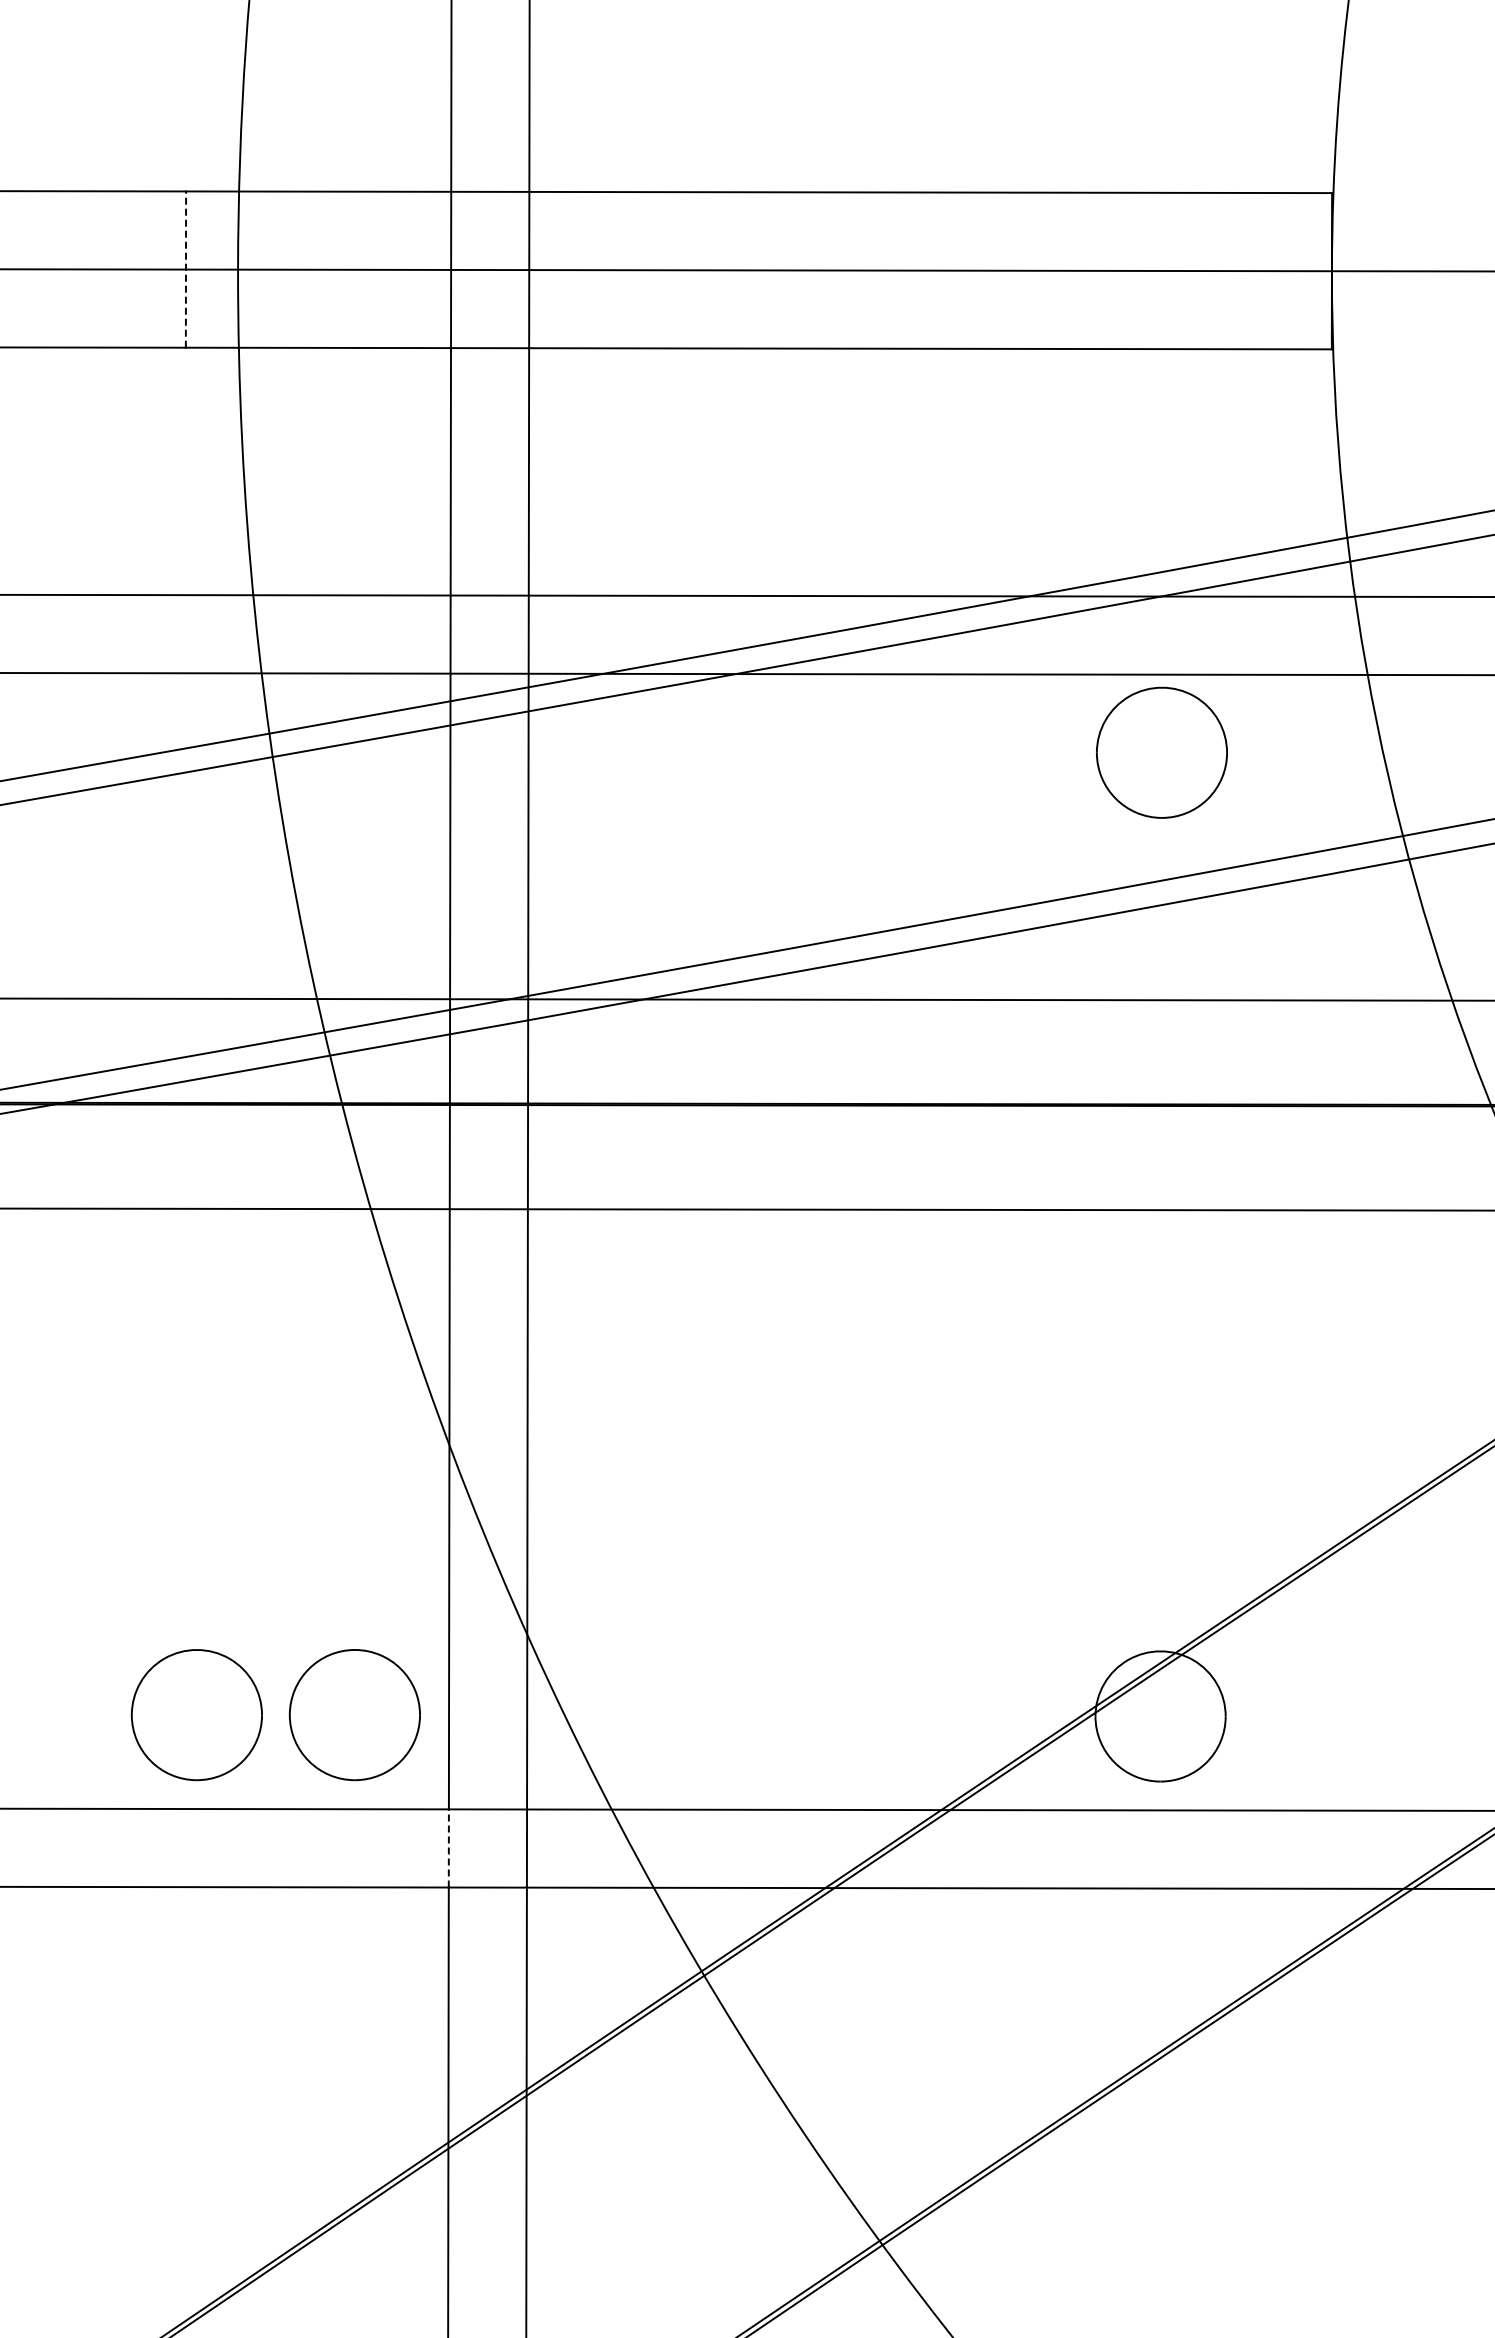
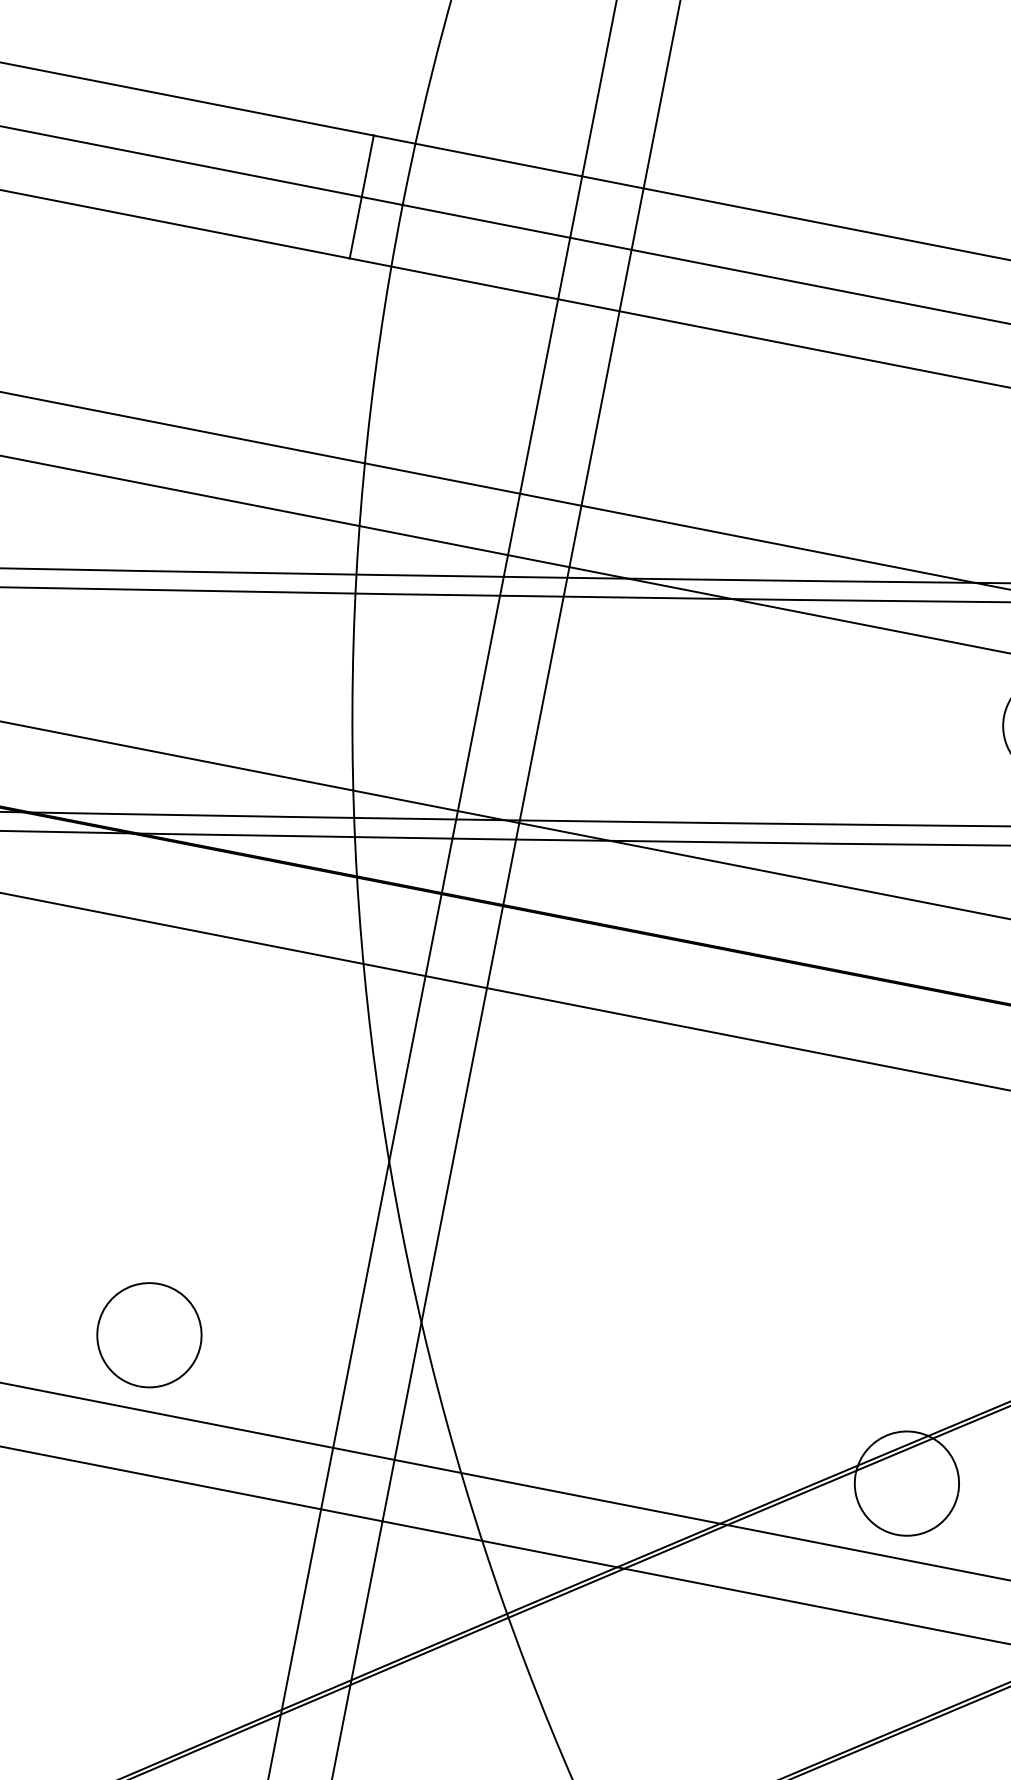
line: (185, 269) -> (361, 196), dashed -> solid
part: (354, 1715) -> (273, 1359), removed
line: (448, 1847) -> (327, 1477), dashed -> solid

